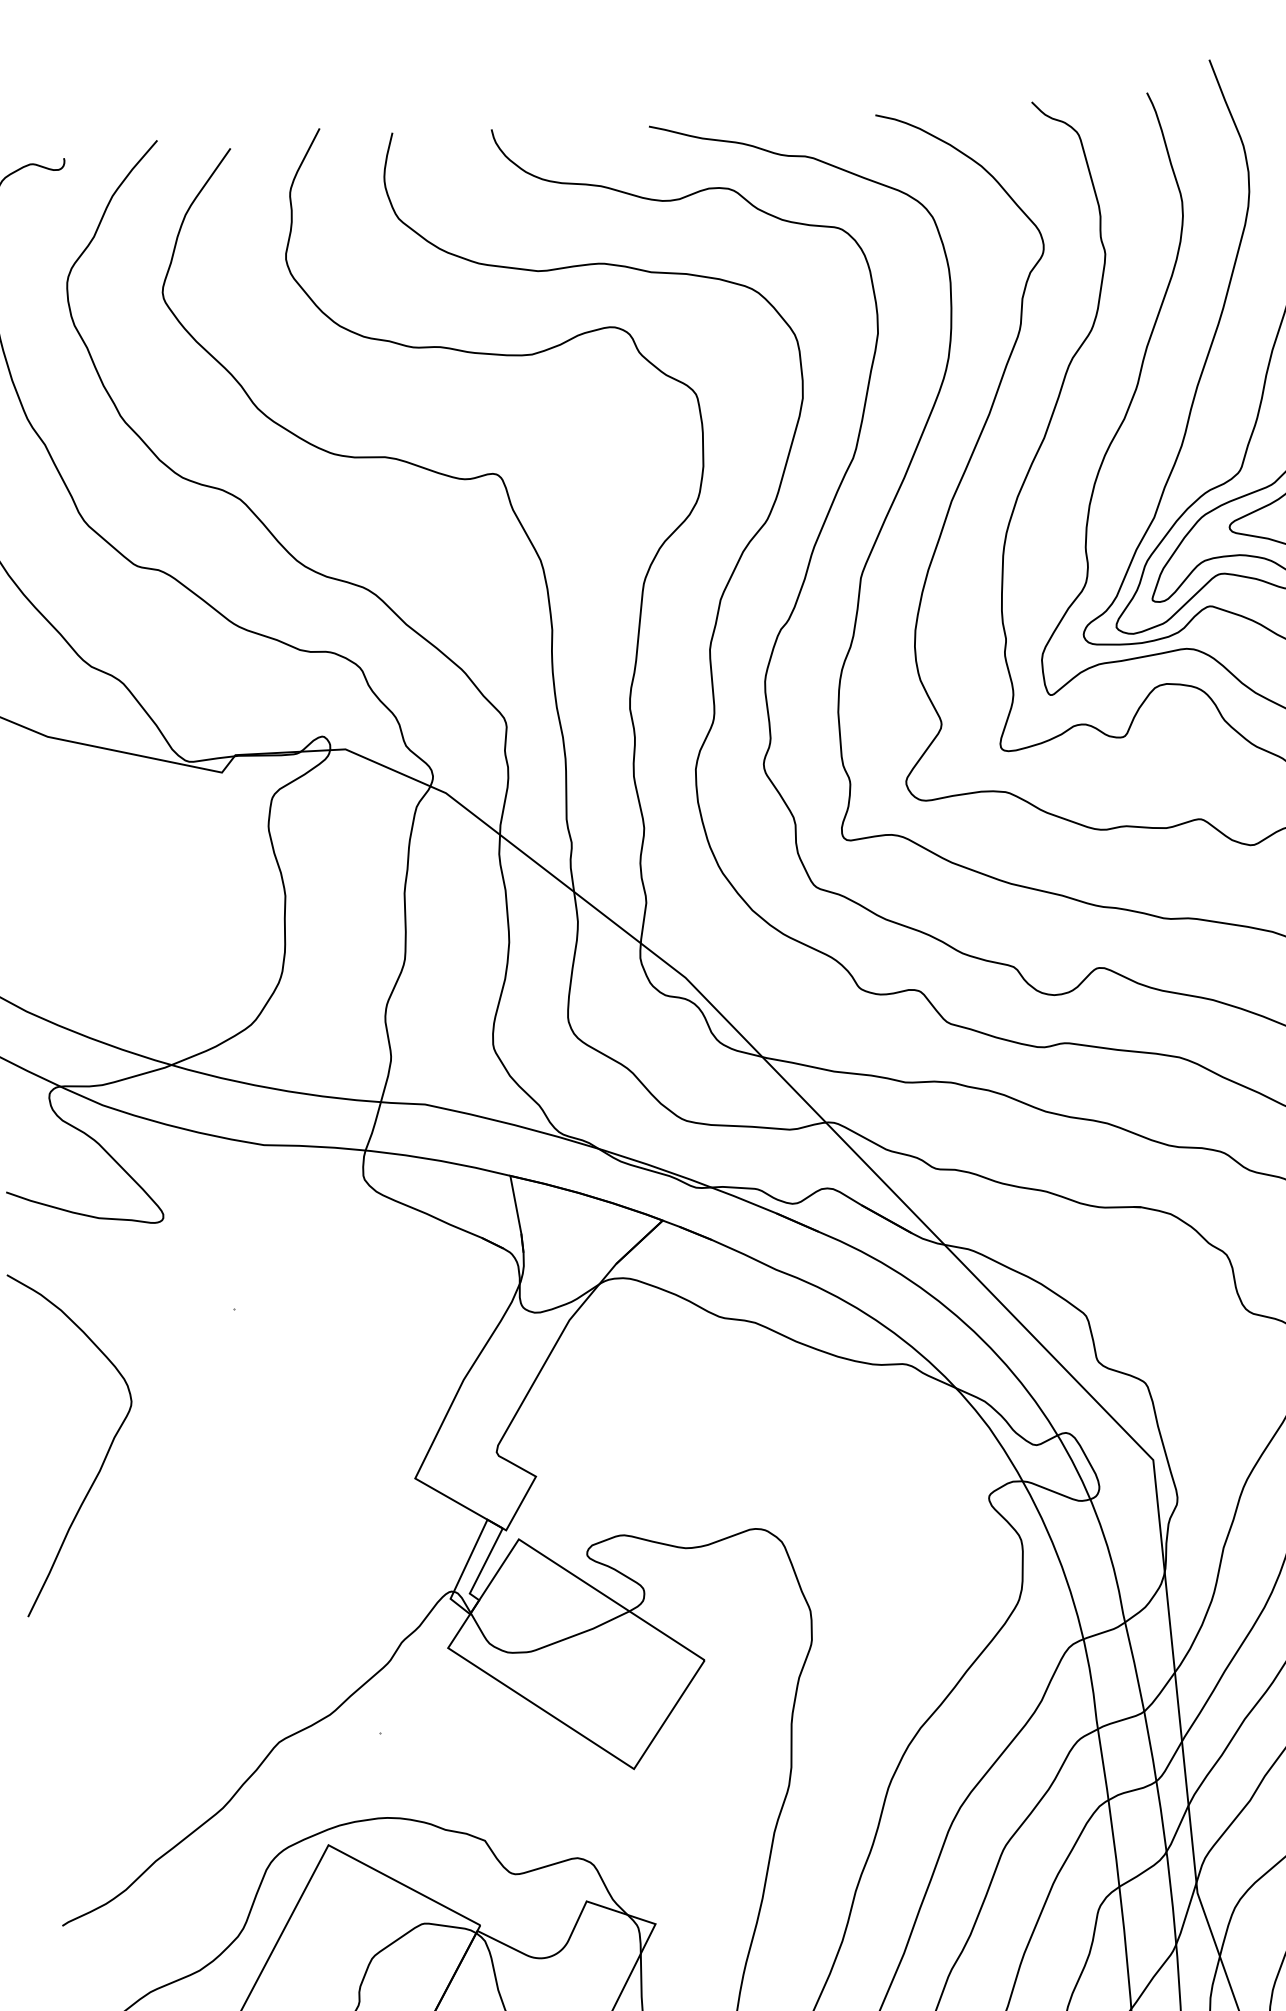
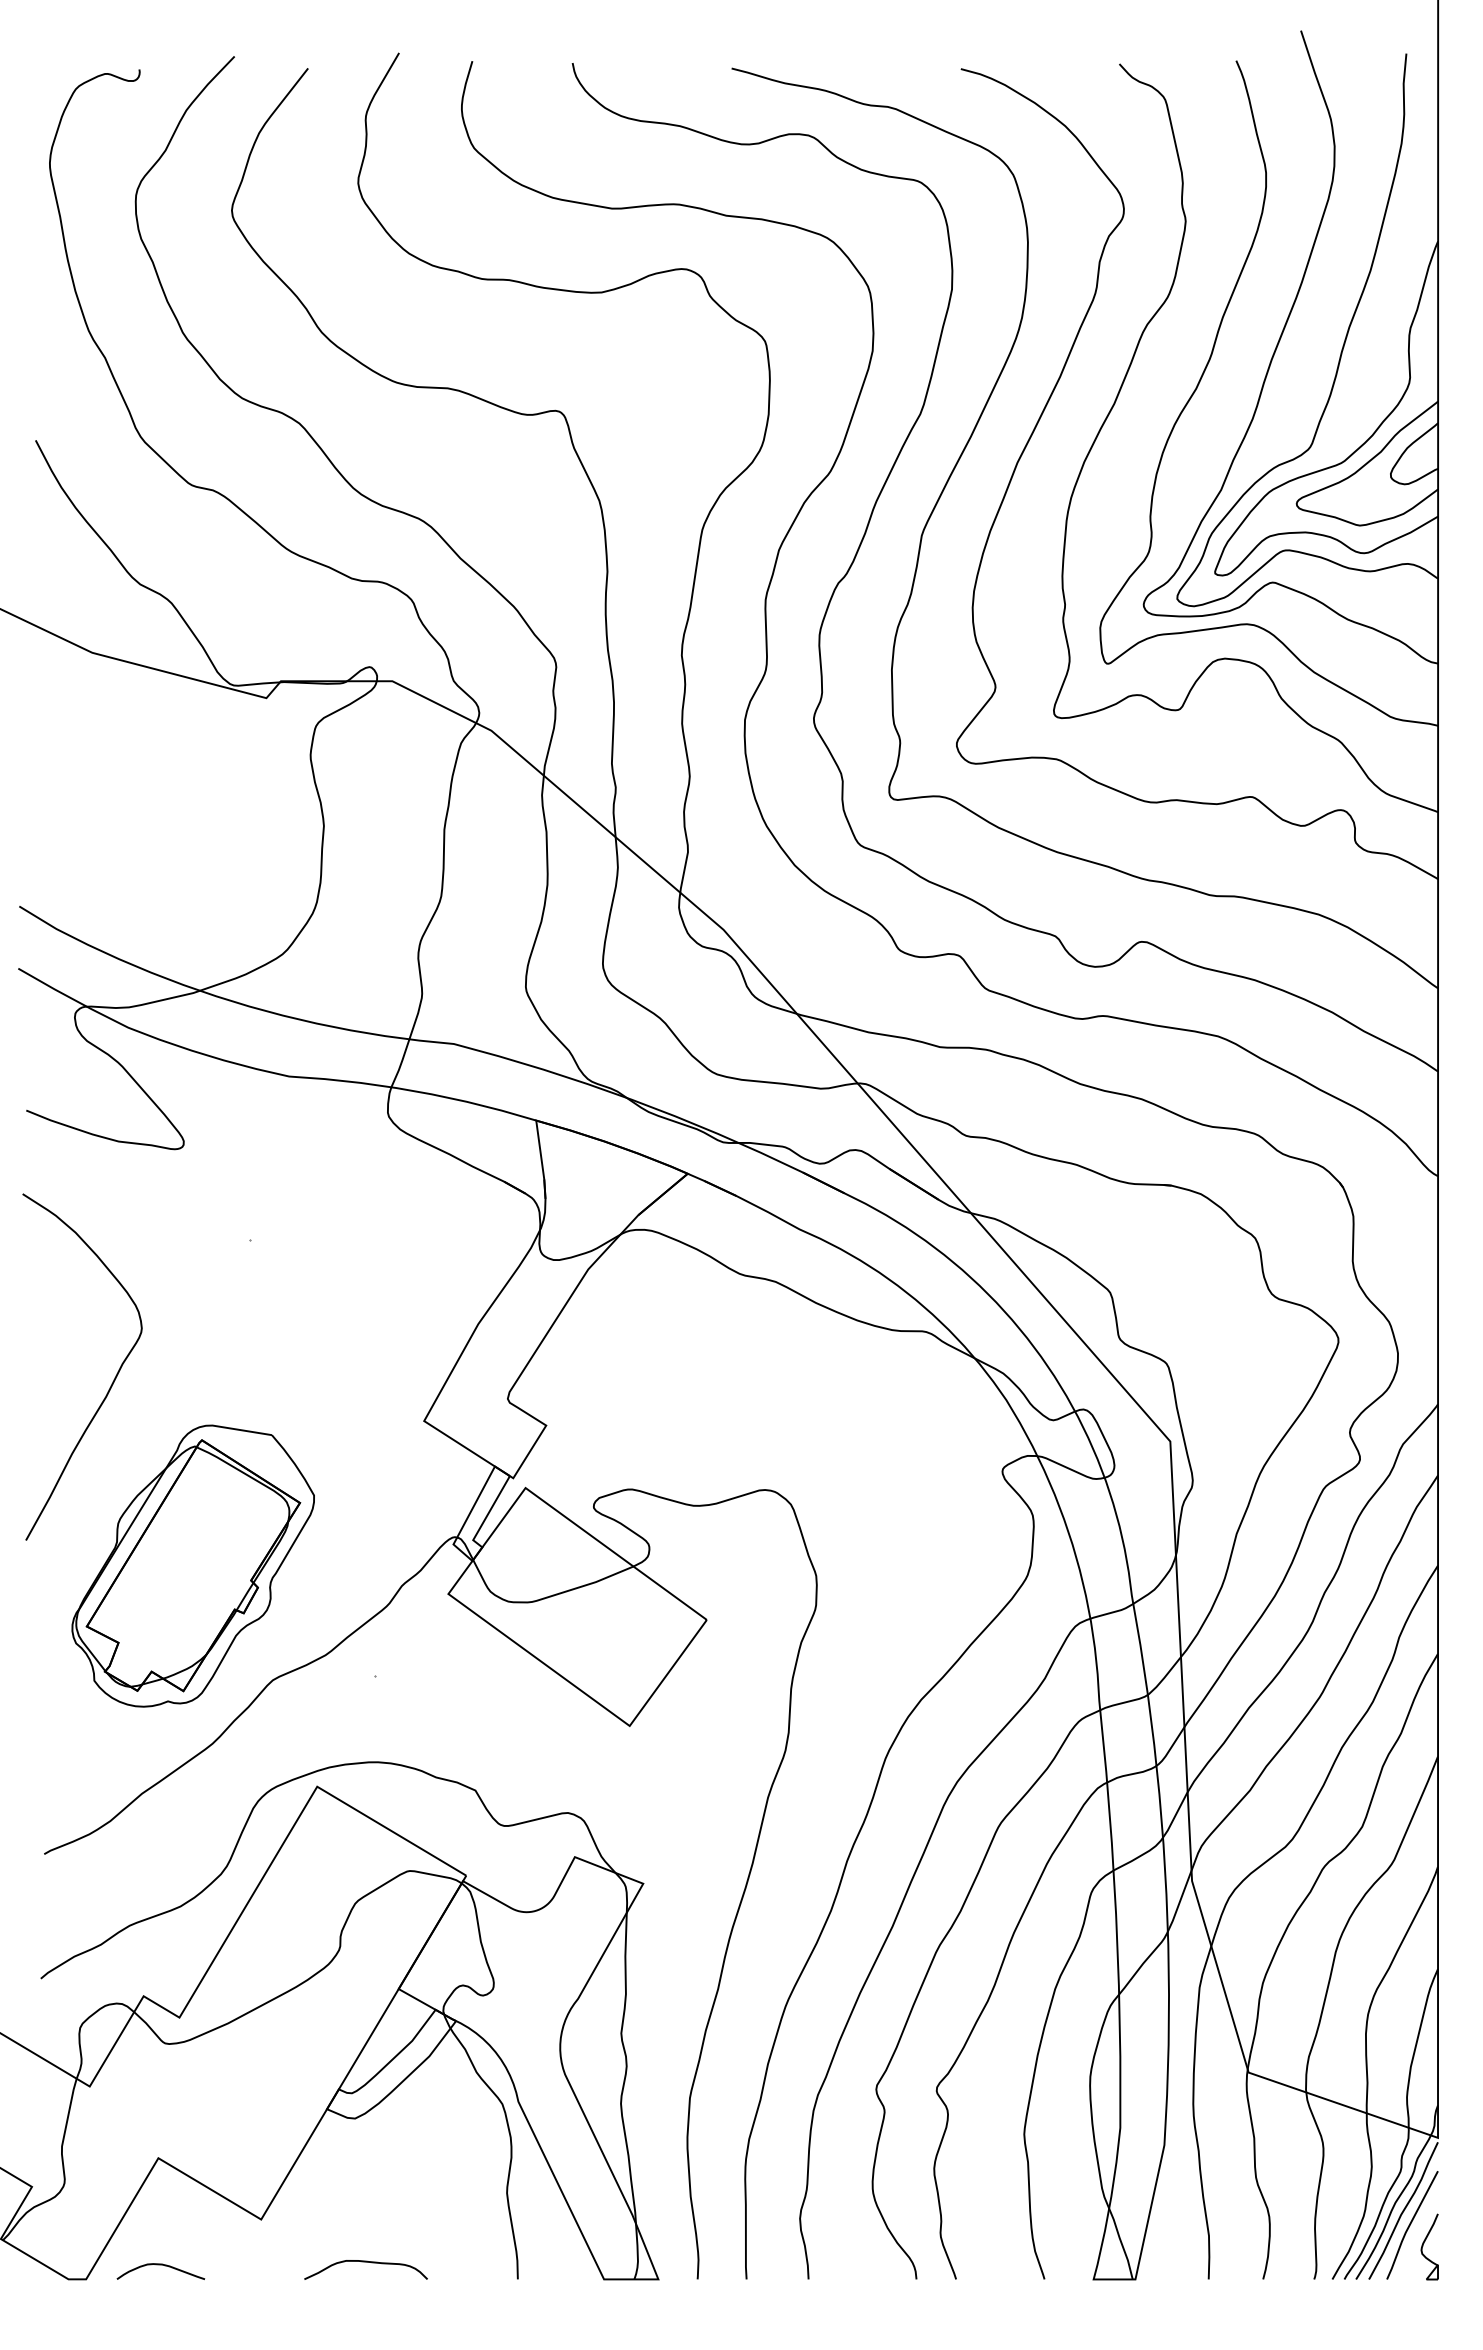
part: (193, 1633) -> (192, 1565), added

